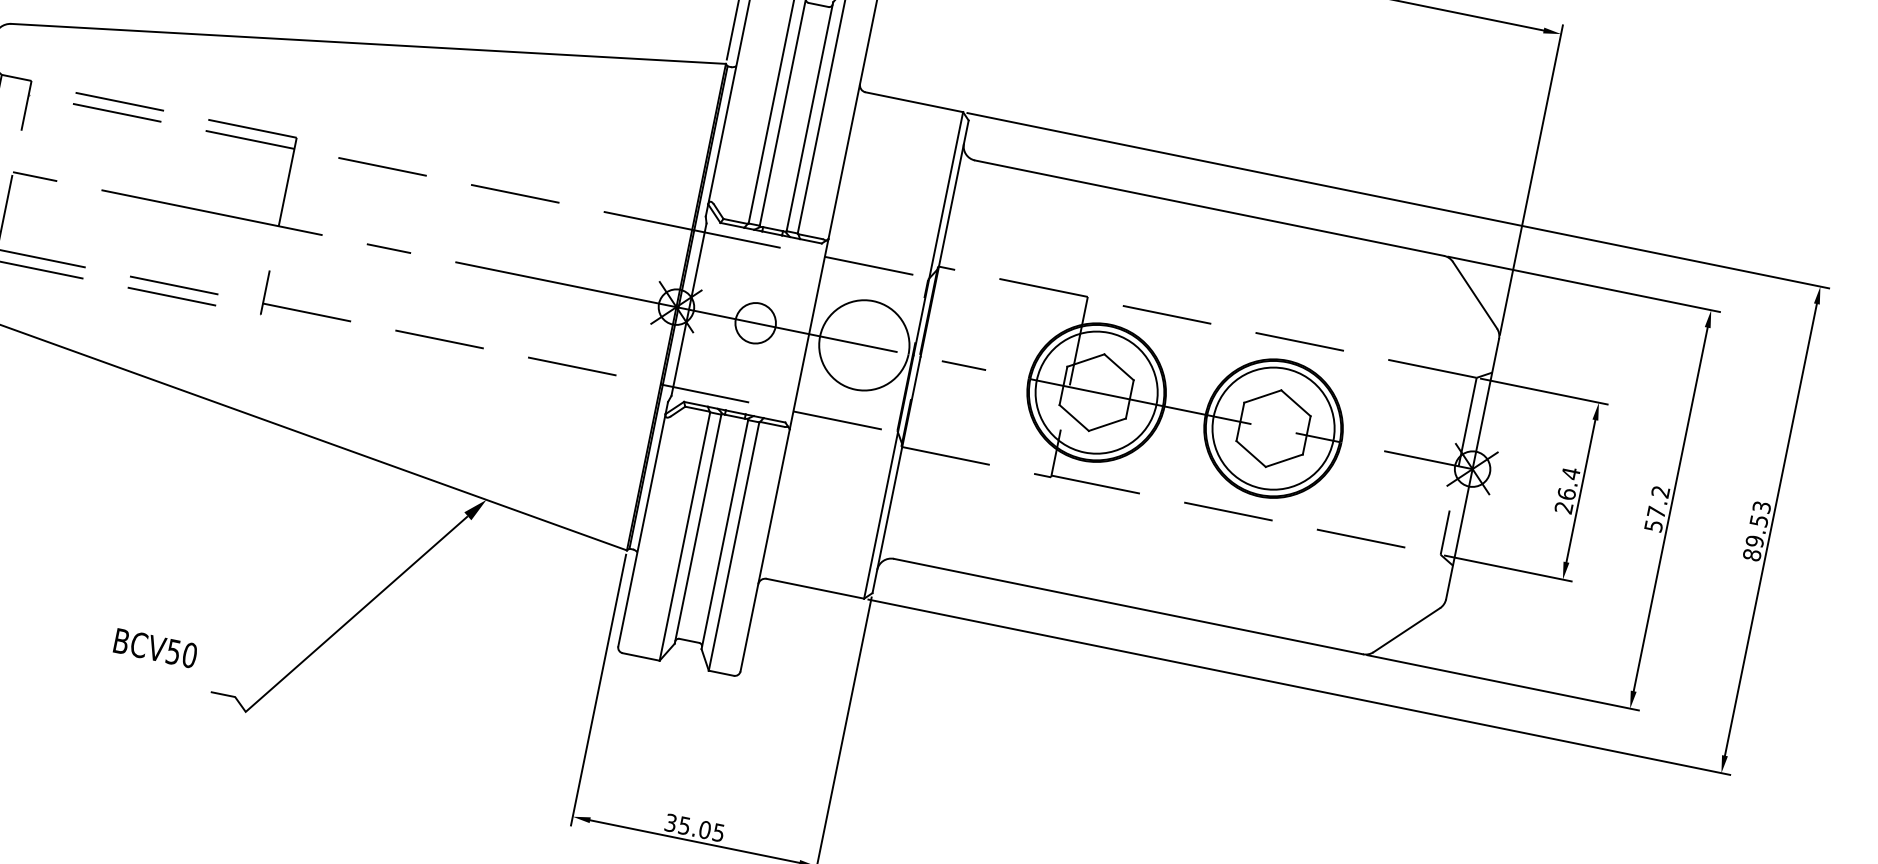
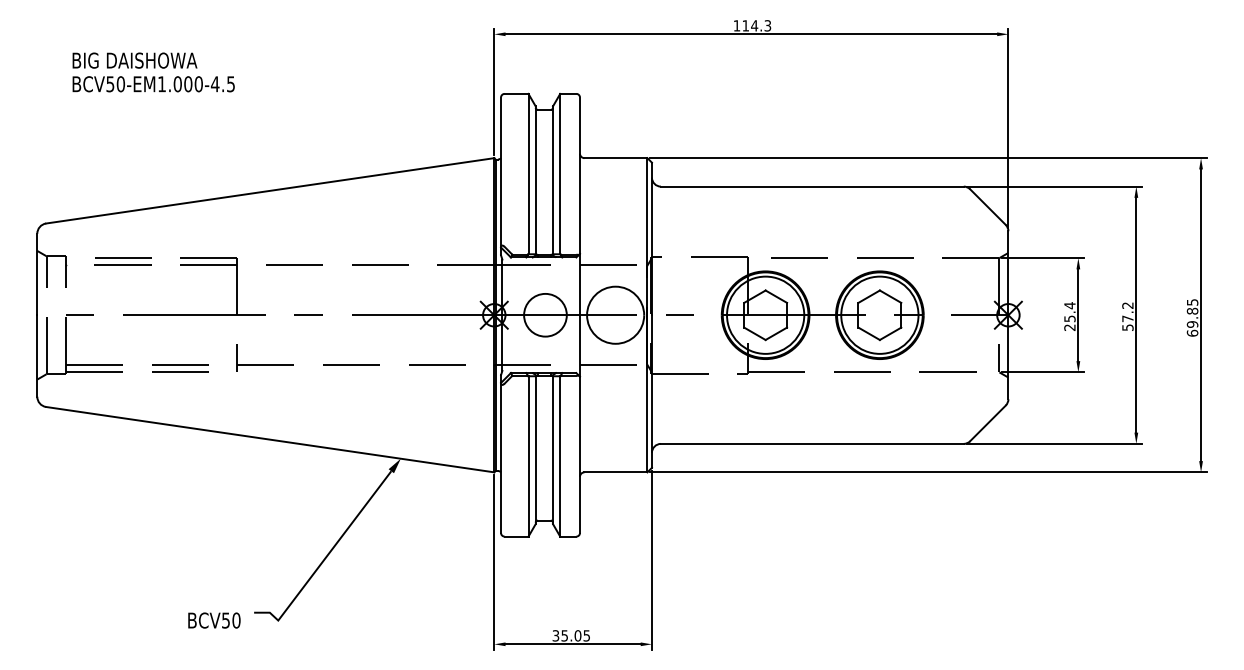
circle: (755, 322) -> (545, 314), size x1.67
text: (1566, 493) -> (1069, 318), 26.4 -> 25.4
text: (1756, 530) -> (1192, 317), 89.53 -> 69.85
text: (155, 648) -> (214, 620), moved

